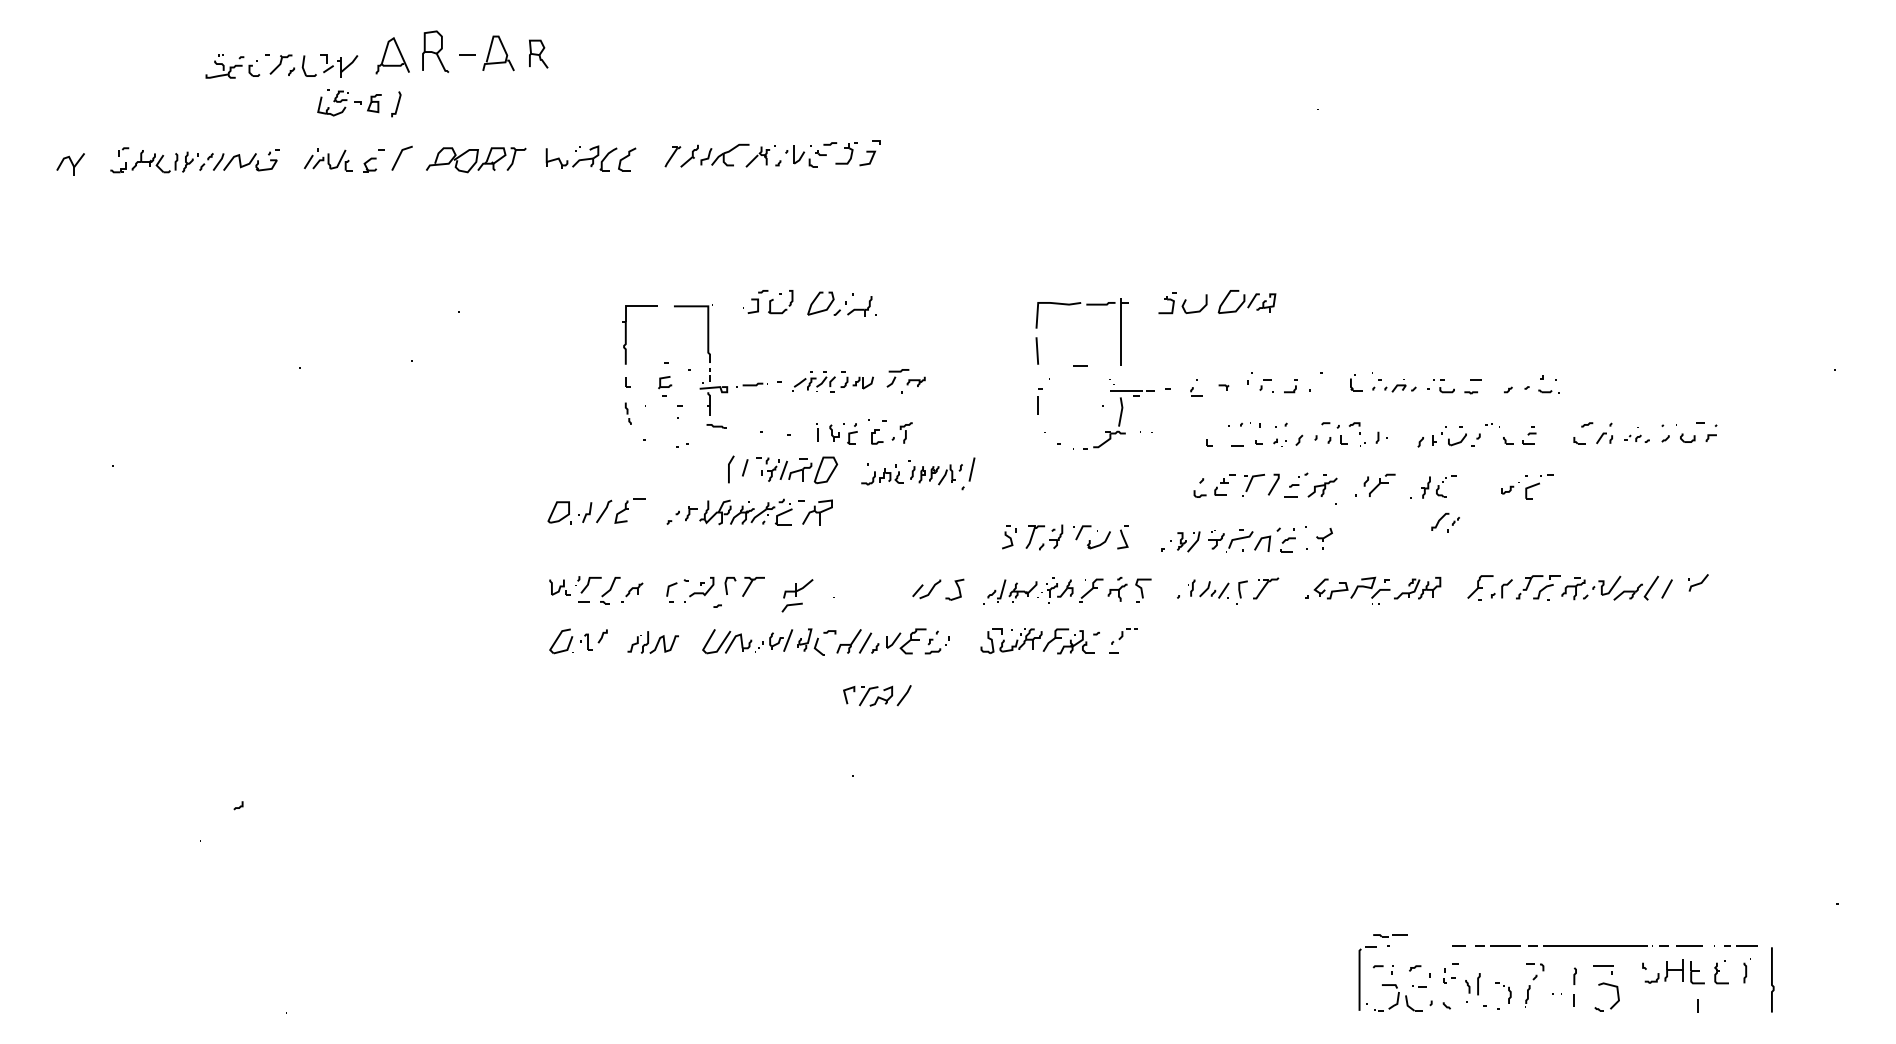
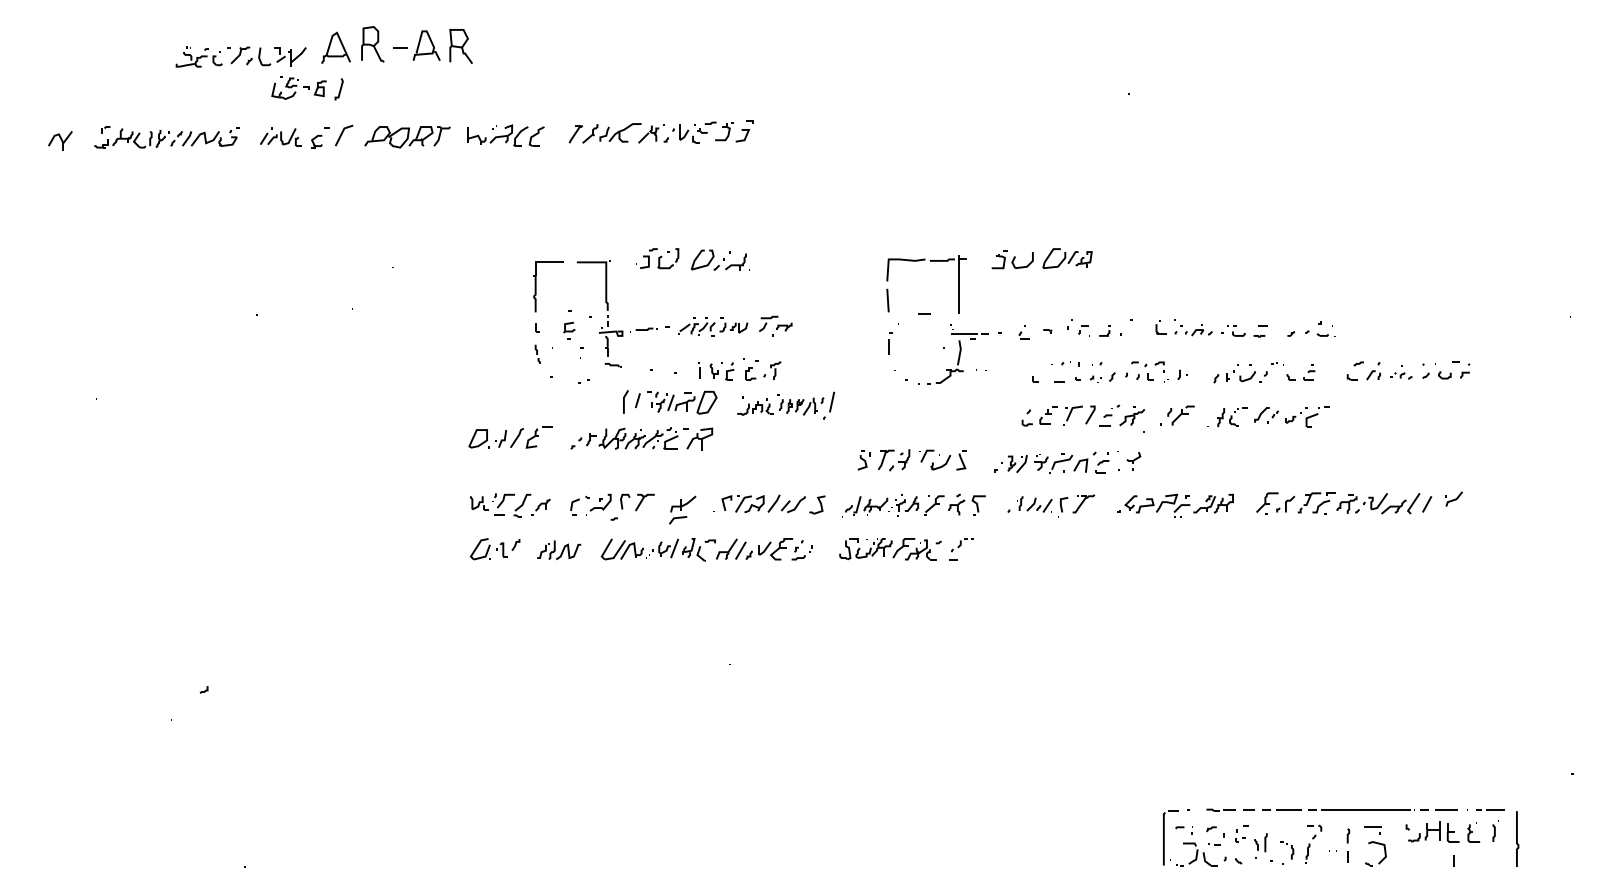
part: (538, 54) -> (460, 46), size x1.43
part: (1445, 522) -> (1266, 415), moved
part: (876, 695) -> (750, 503), moved
part: (1389, 934) -> (1220, 809), moved

